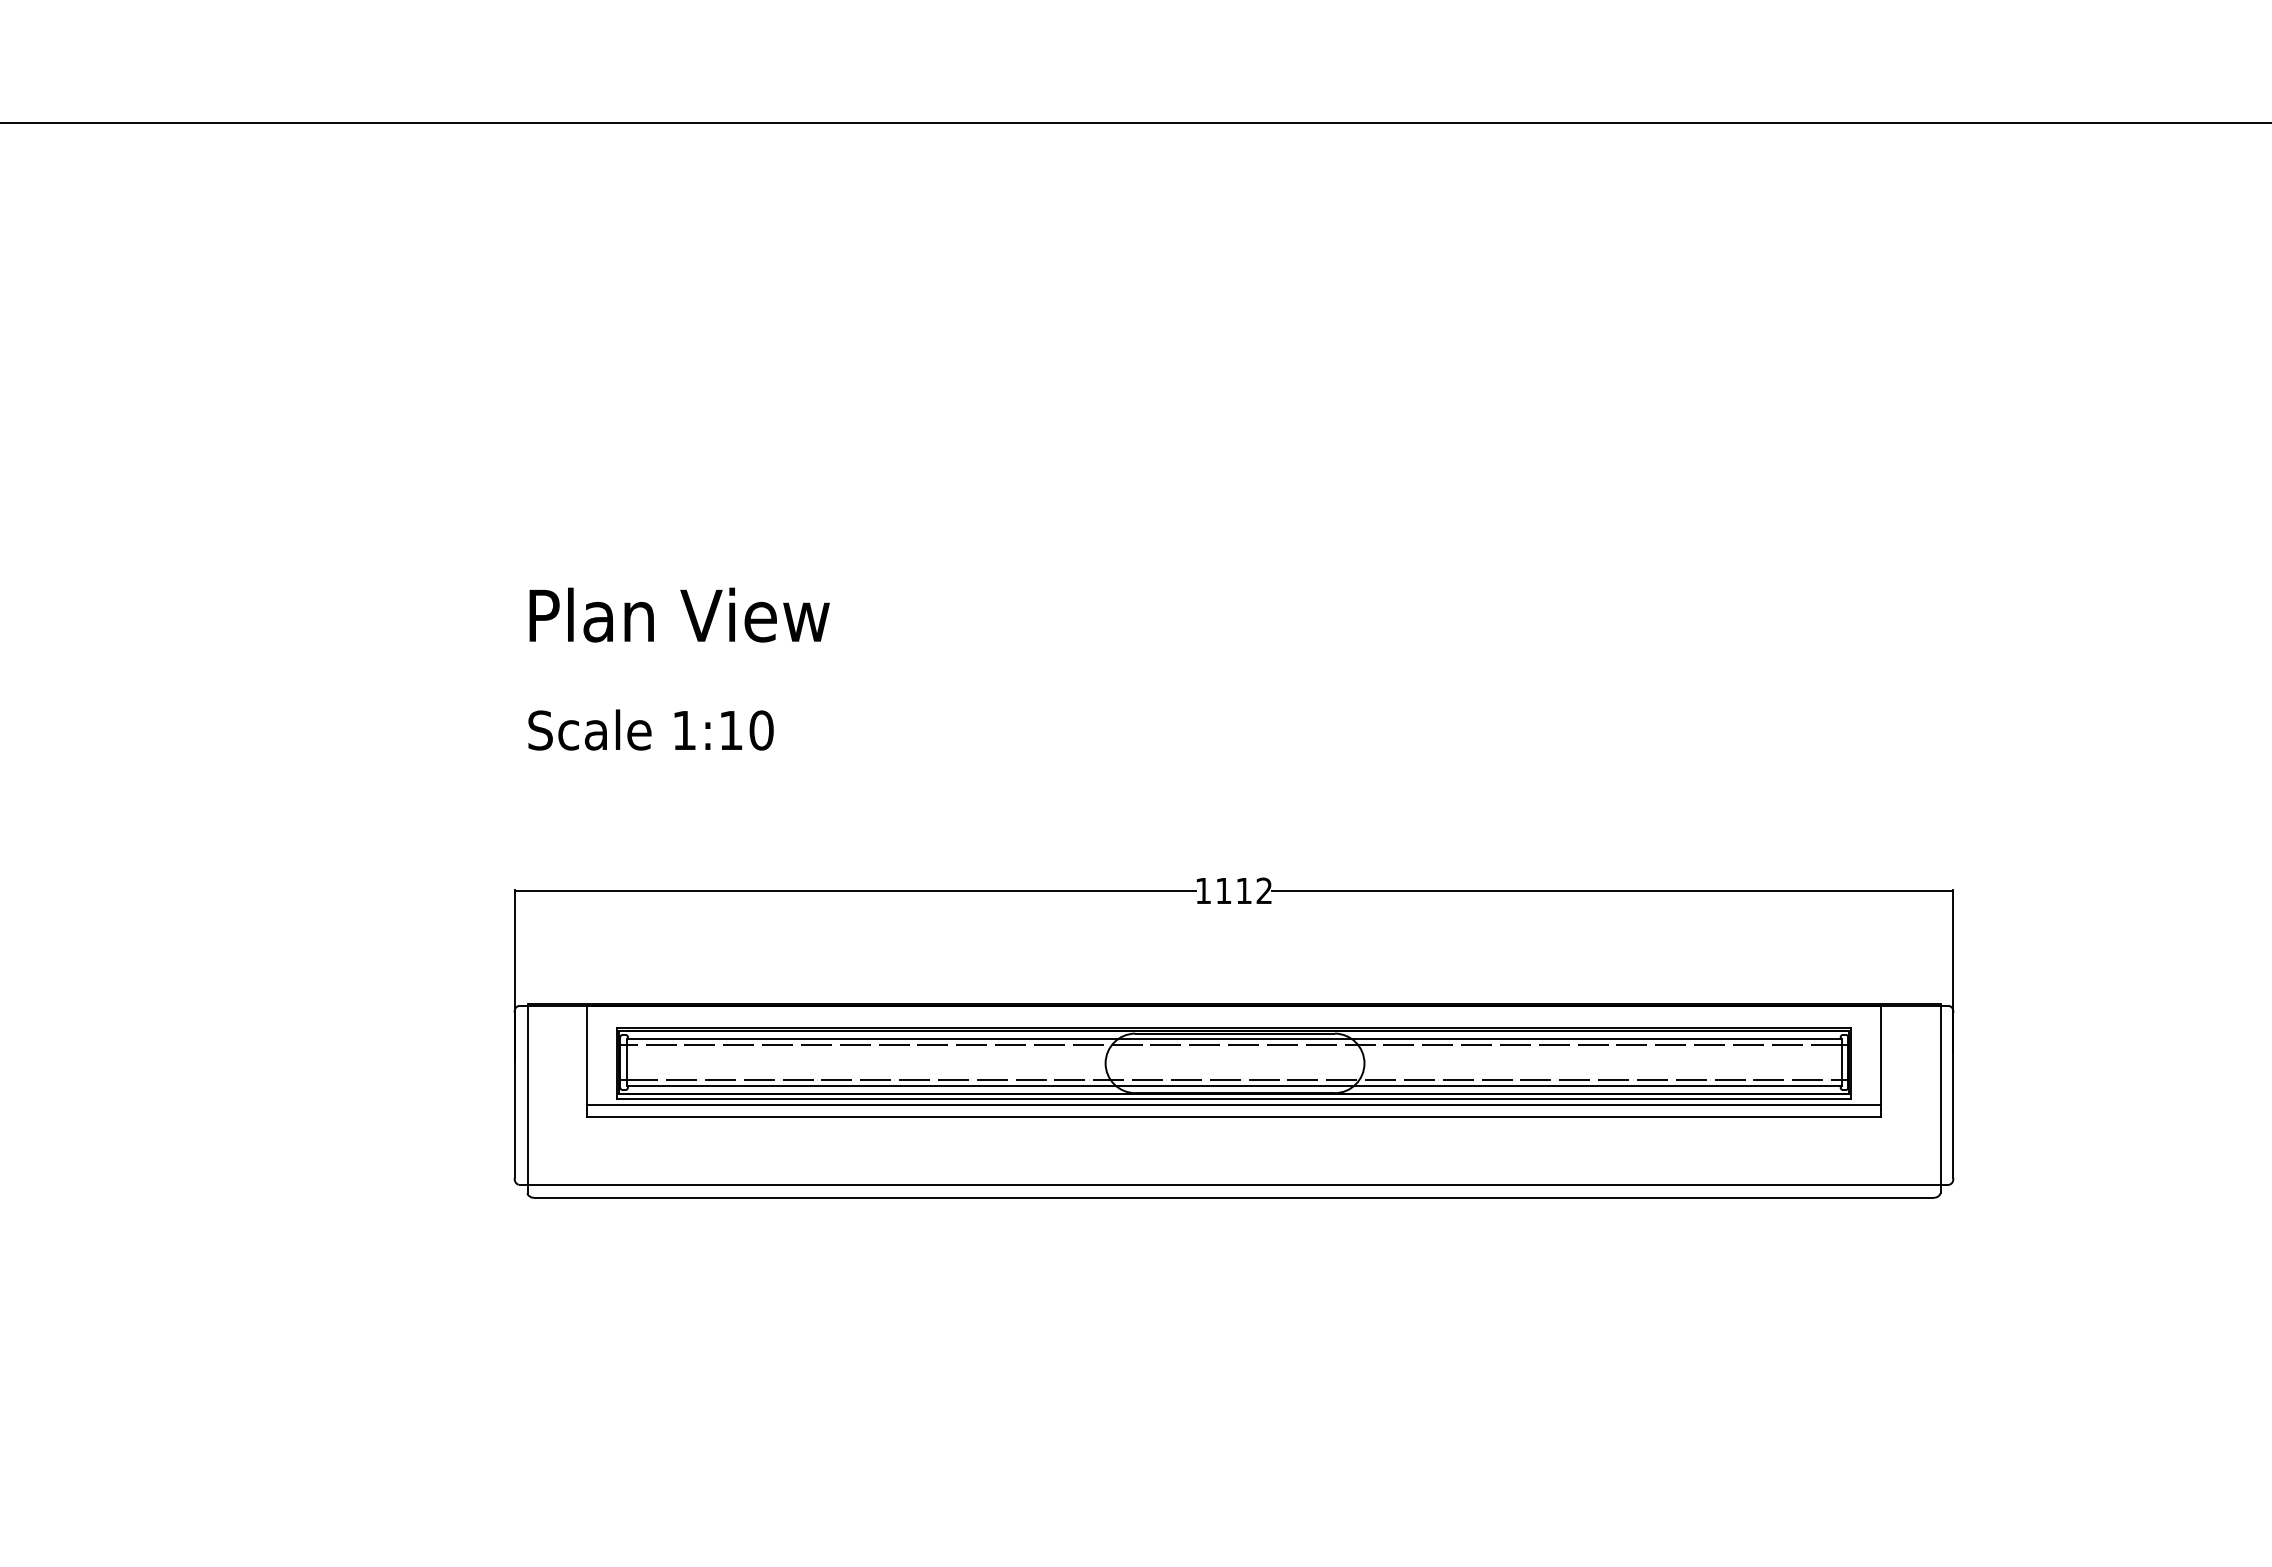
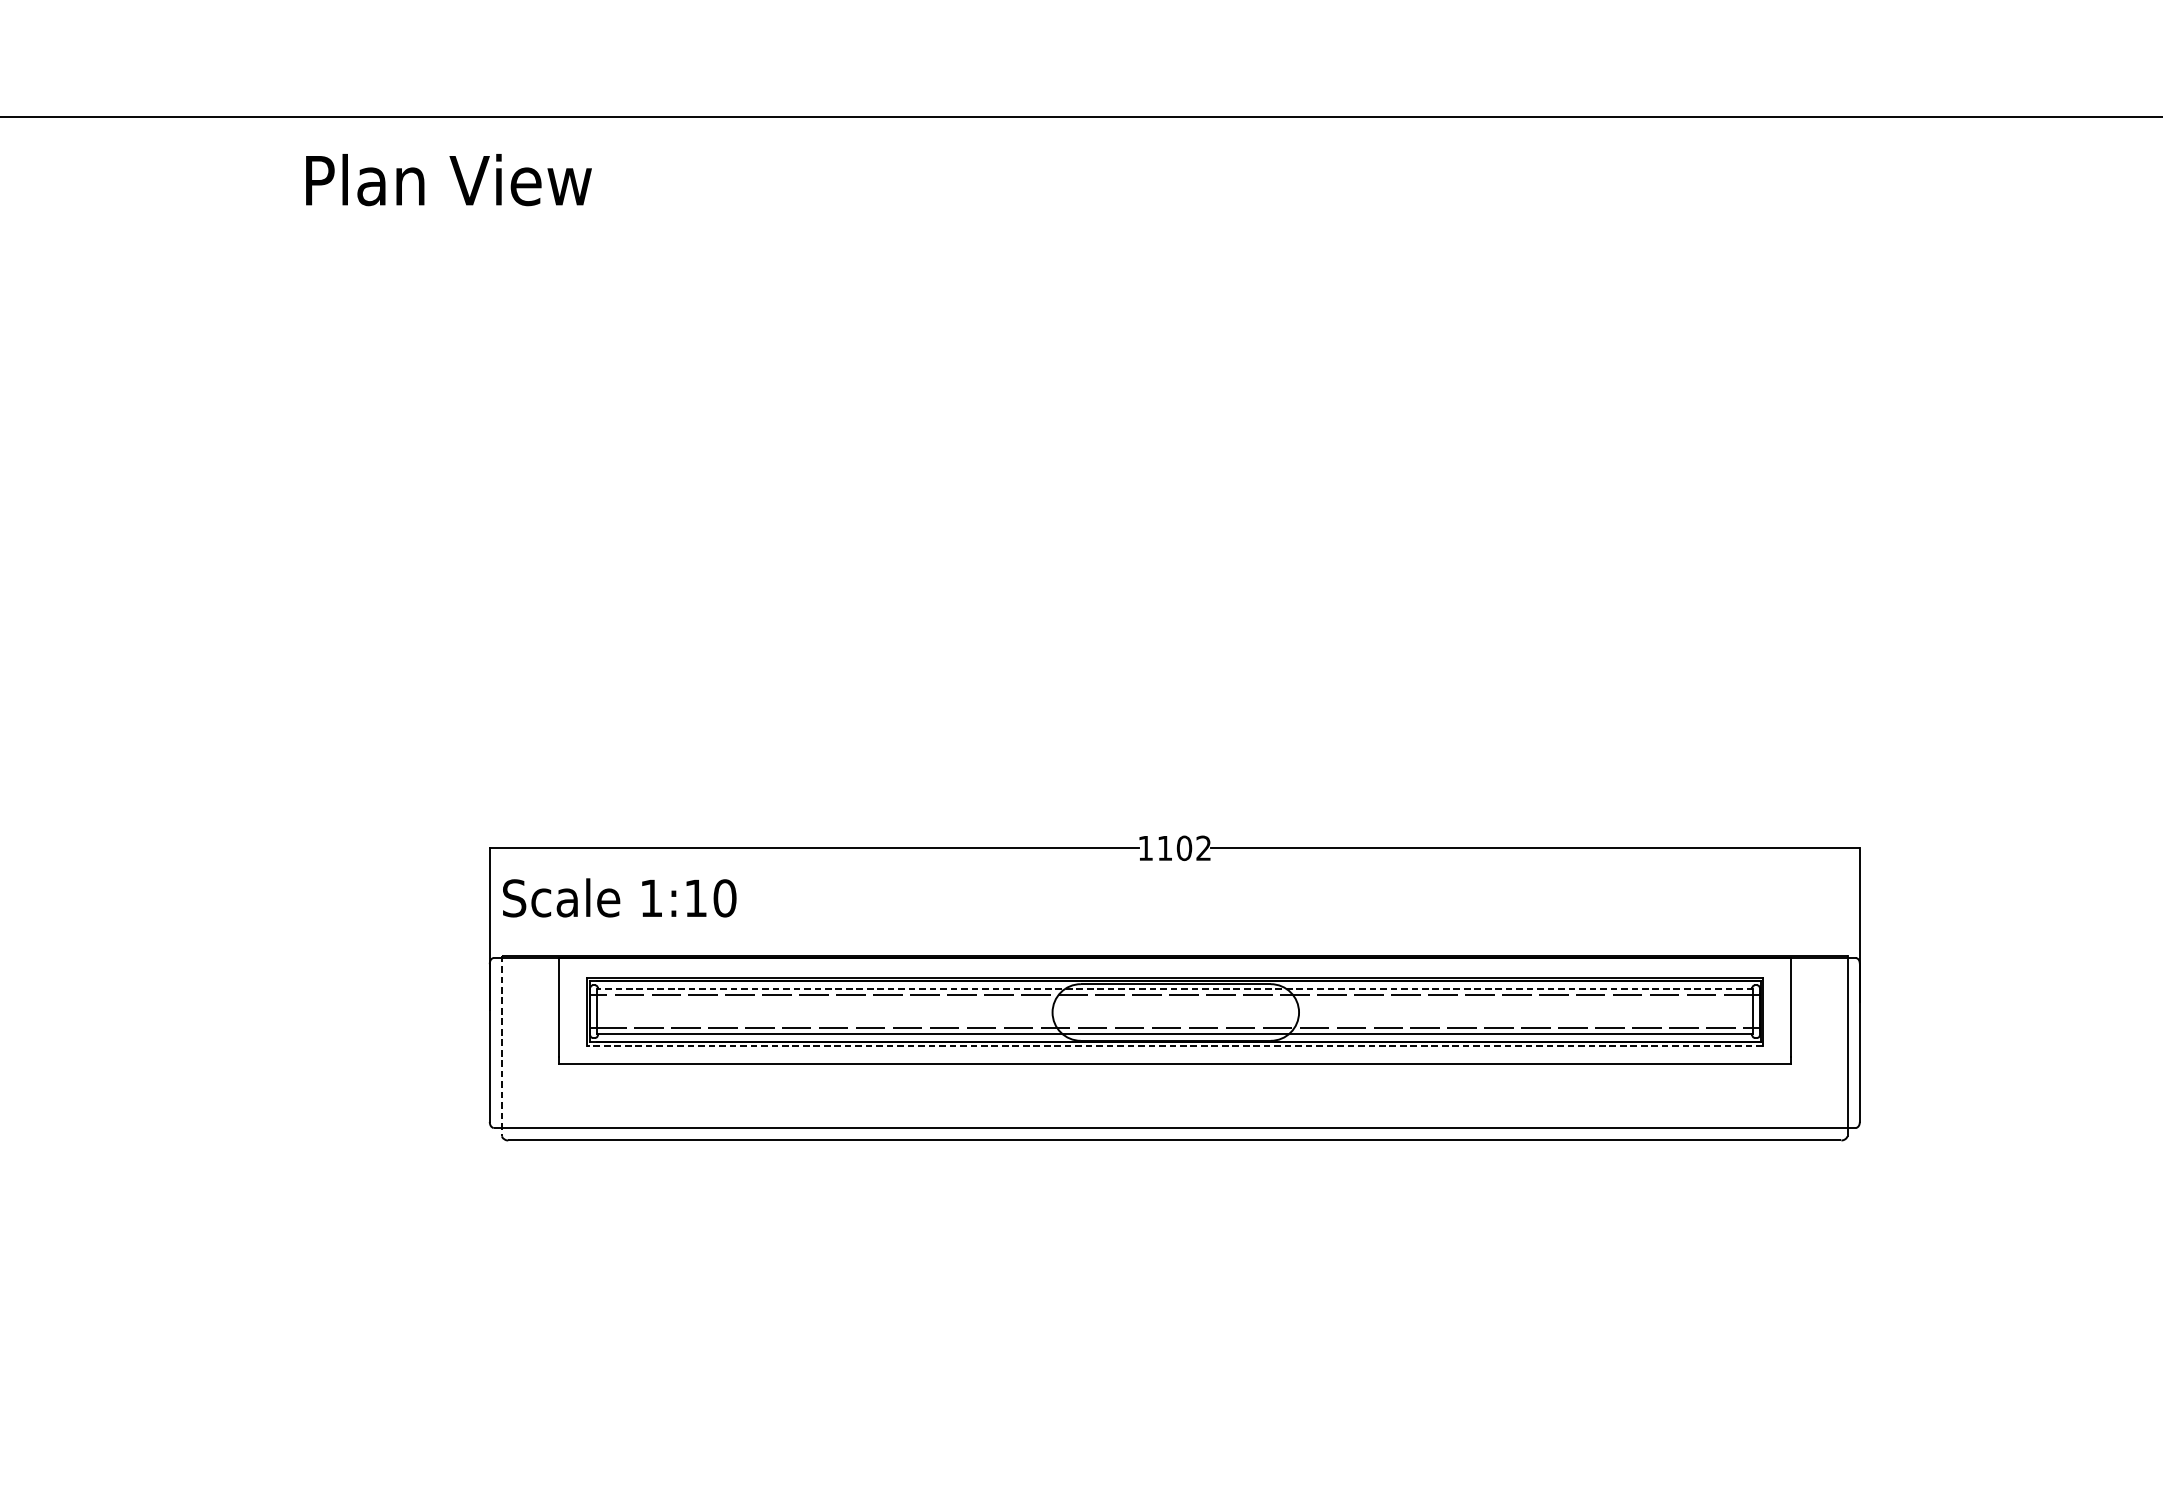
text: (679, 614) -> (448, 179), moved
text: (650, 729) -> (619, 897), moved
text: (1244, 890) -> (1184, 847), 1112 -> 1102
line: (1233, 1038) -> (1174, 988), solid -> dashed
line: (527, 1098) -> (502, 1045), solid -> dashed
line: (1233, 1098) -> (1174, 1045), solid -> dashed
line: (1234, 1104) -> (1175, 1051), removed

